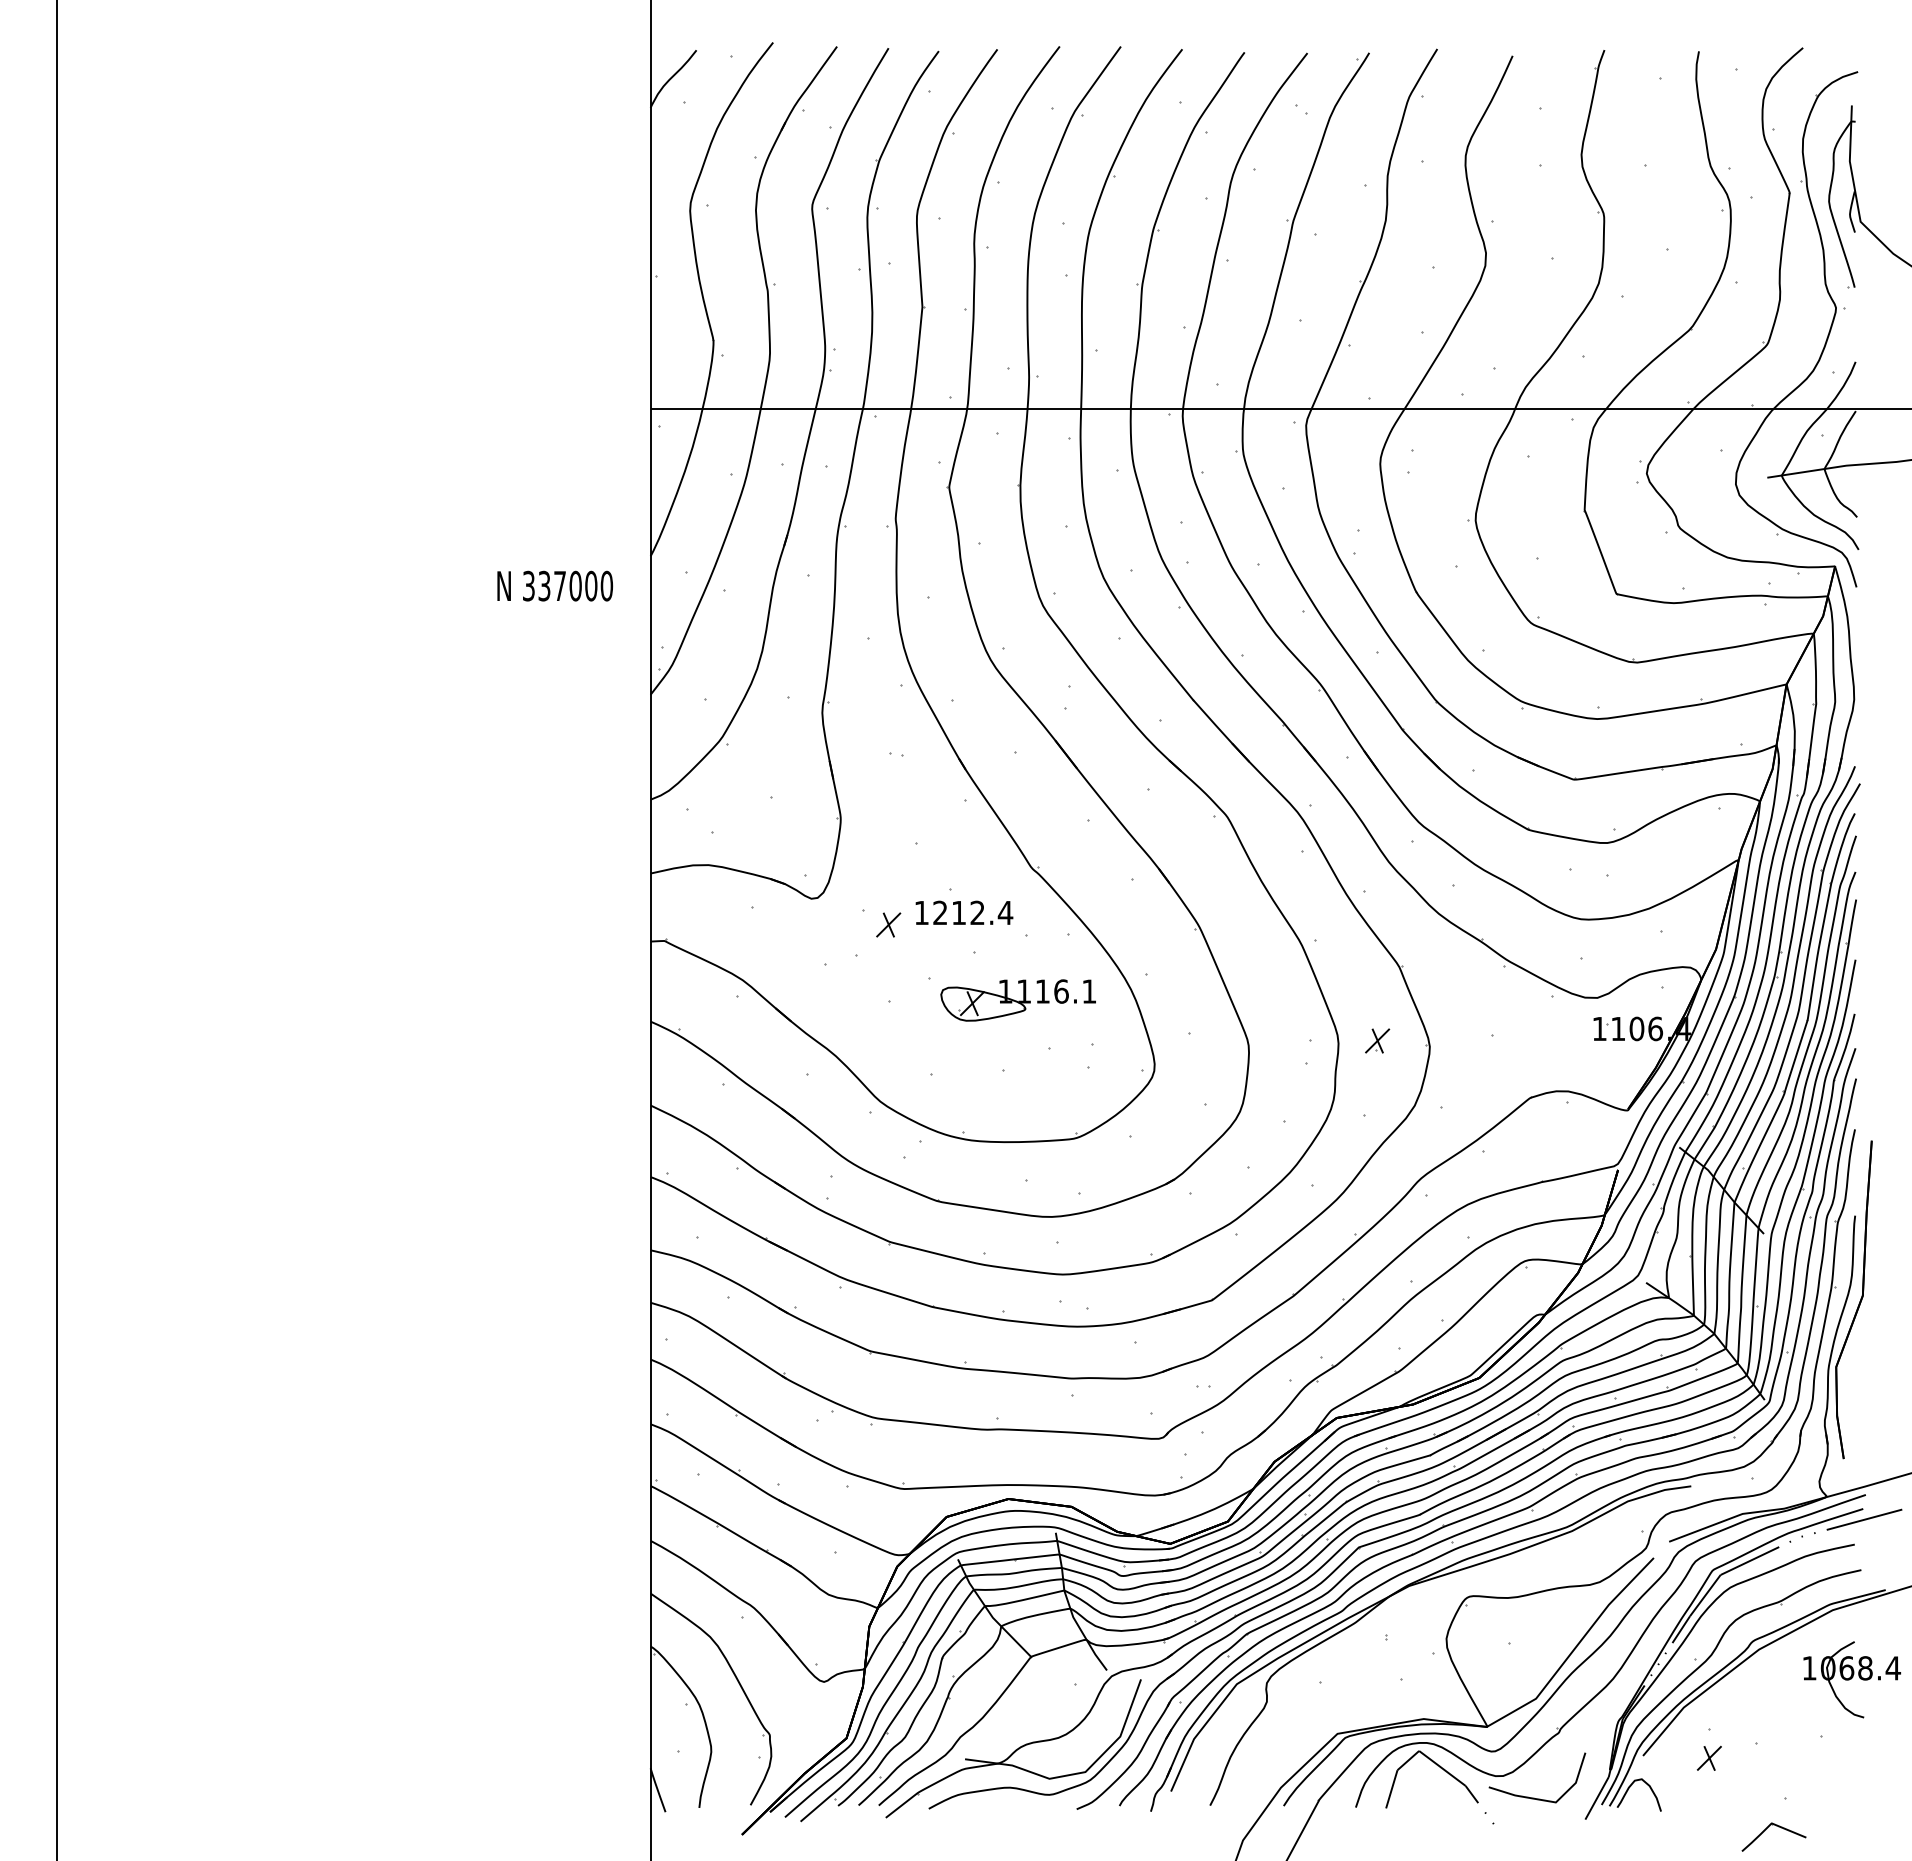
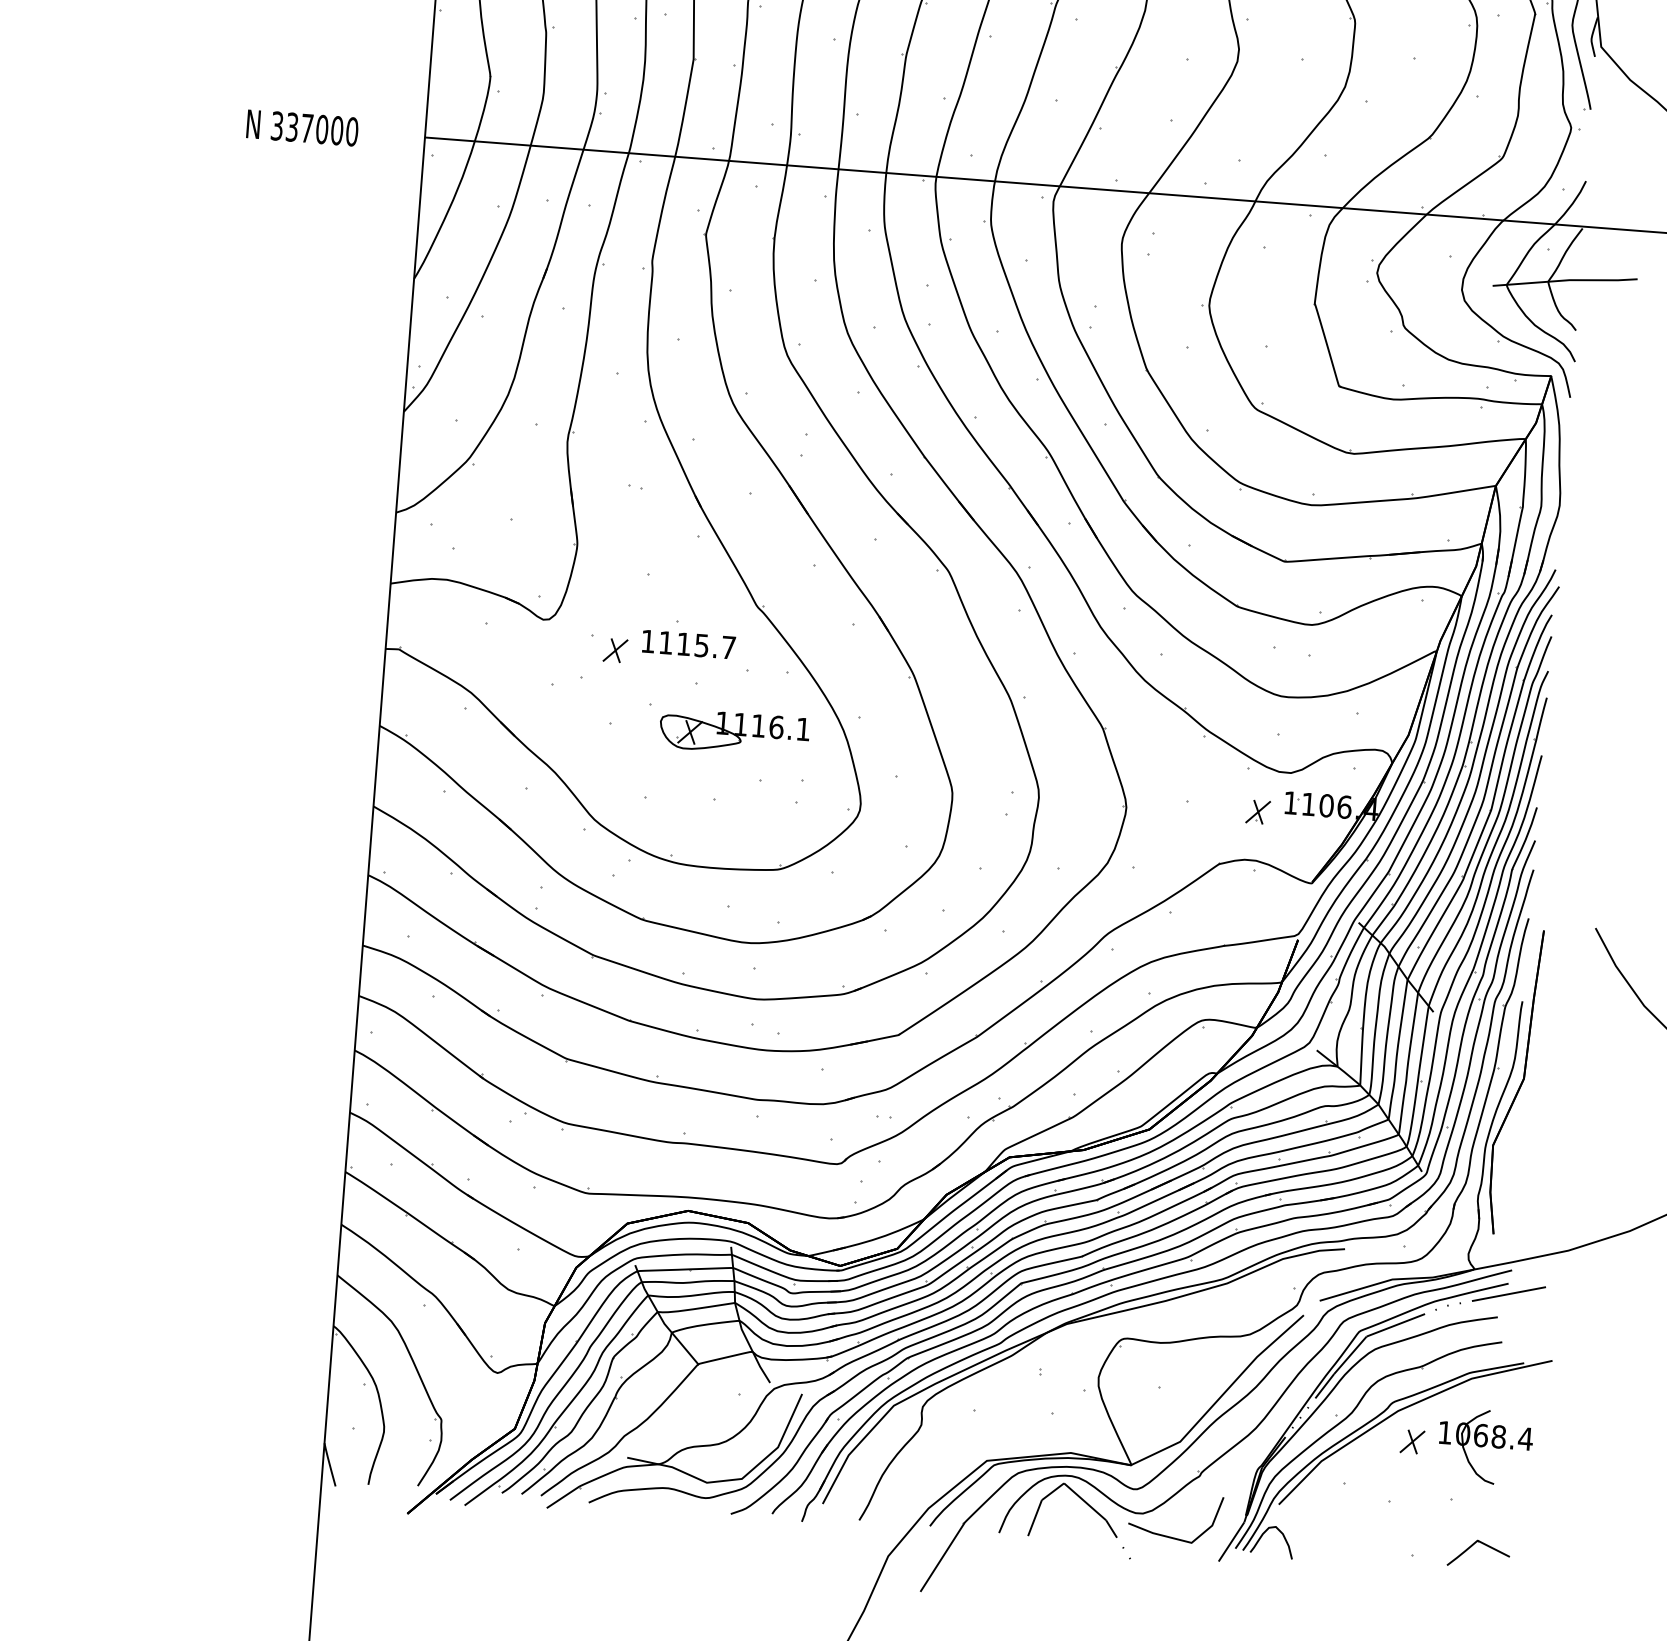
text: (554, 585) -> (301, 127), moved
text: (973, 912) -> (697, 644), 1212.4 -> 1115.7
part: (1377, 1040) -> (1258, 811), moved
part: (1708, 1757) -> (1411, 1441), moved
part: (1766, 1829) -> (1472, 1546), moved

